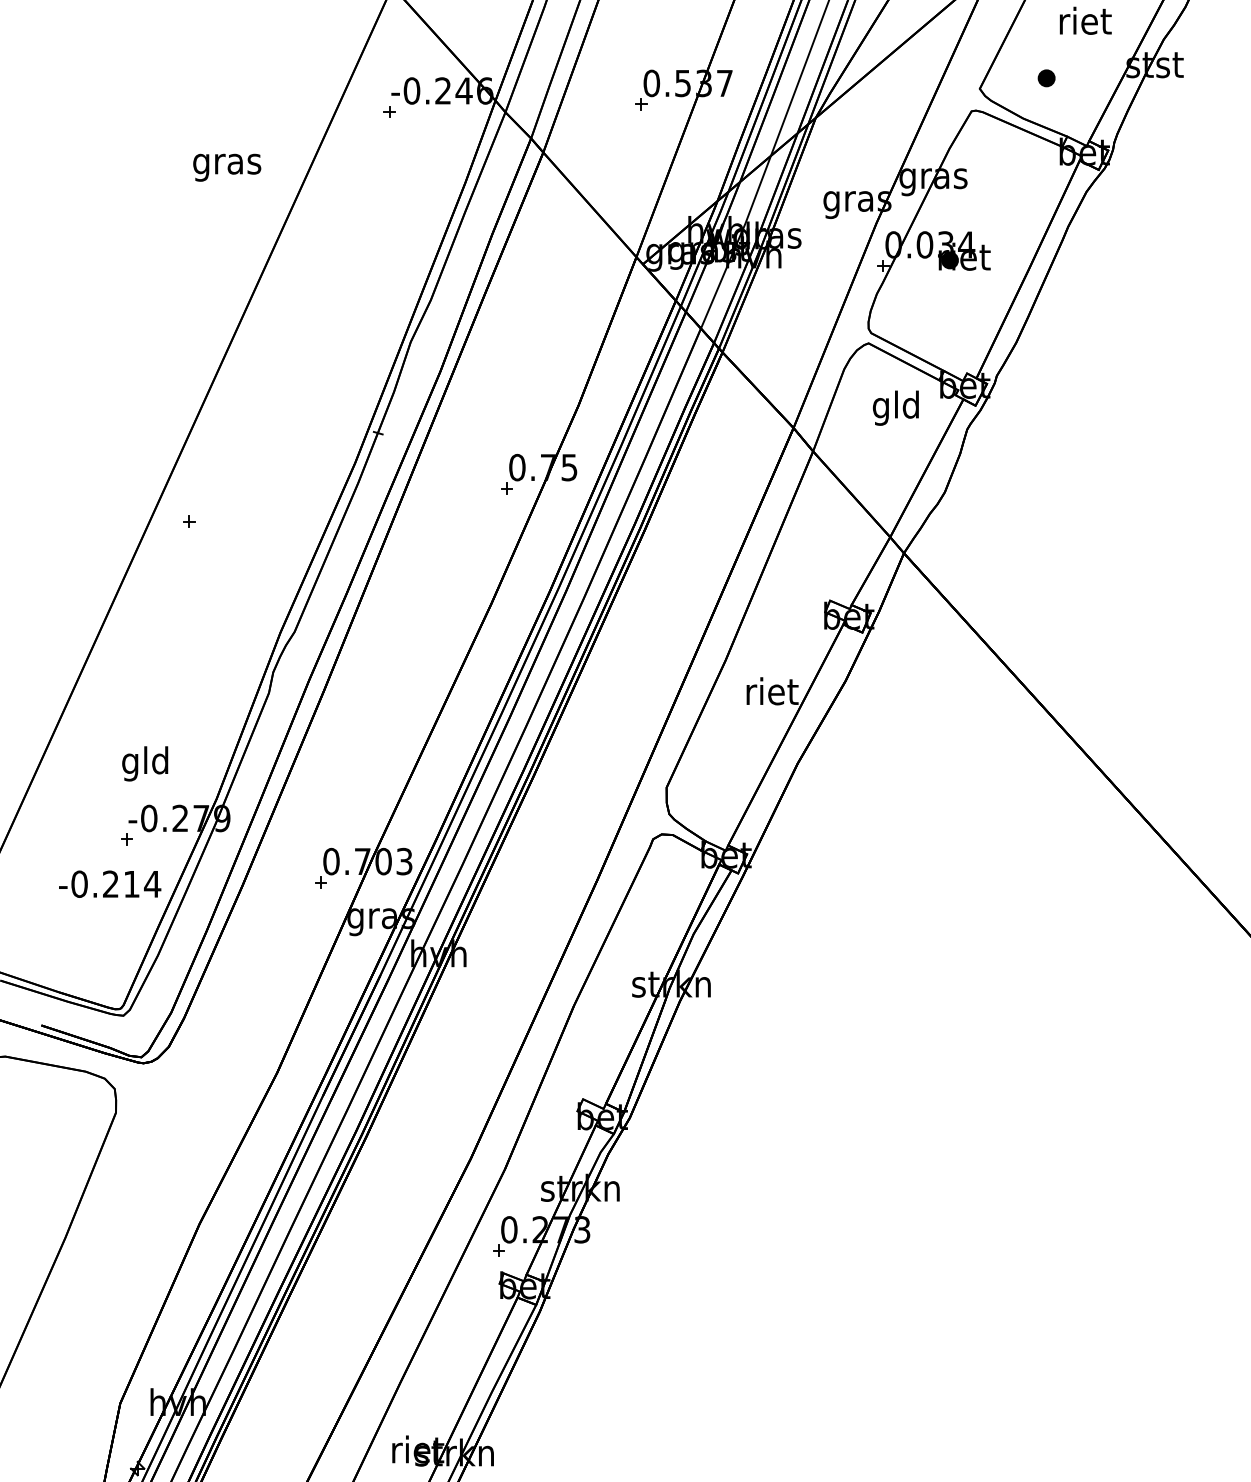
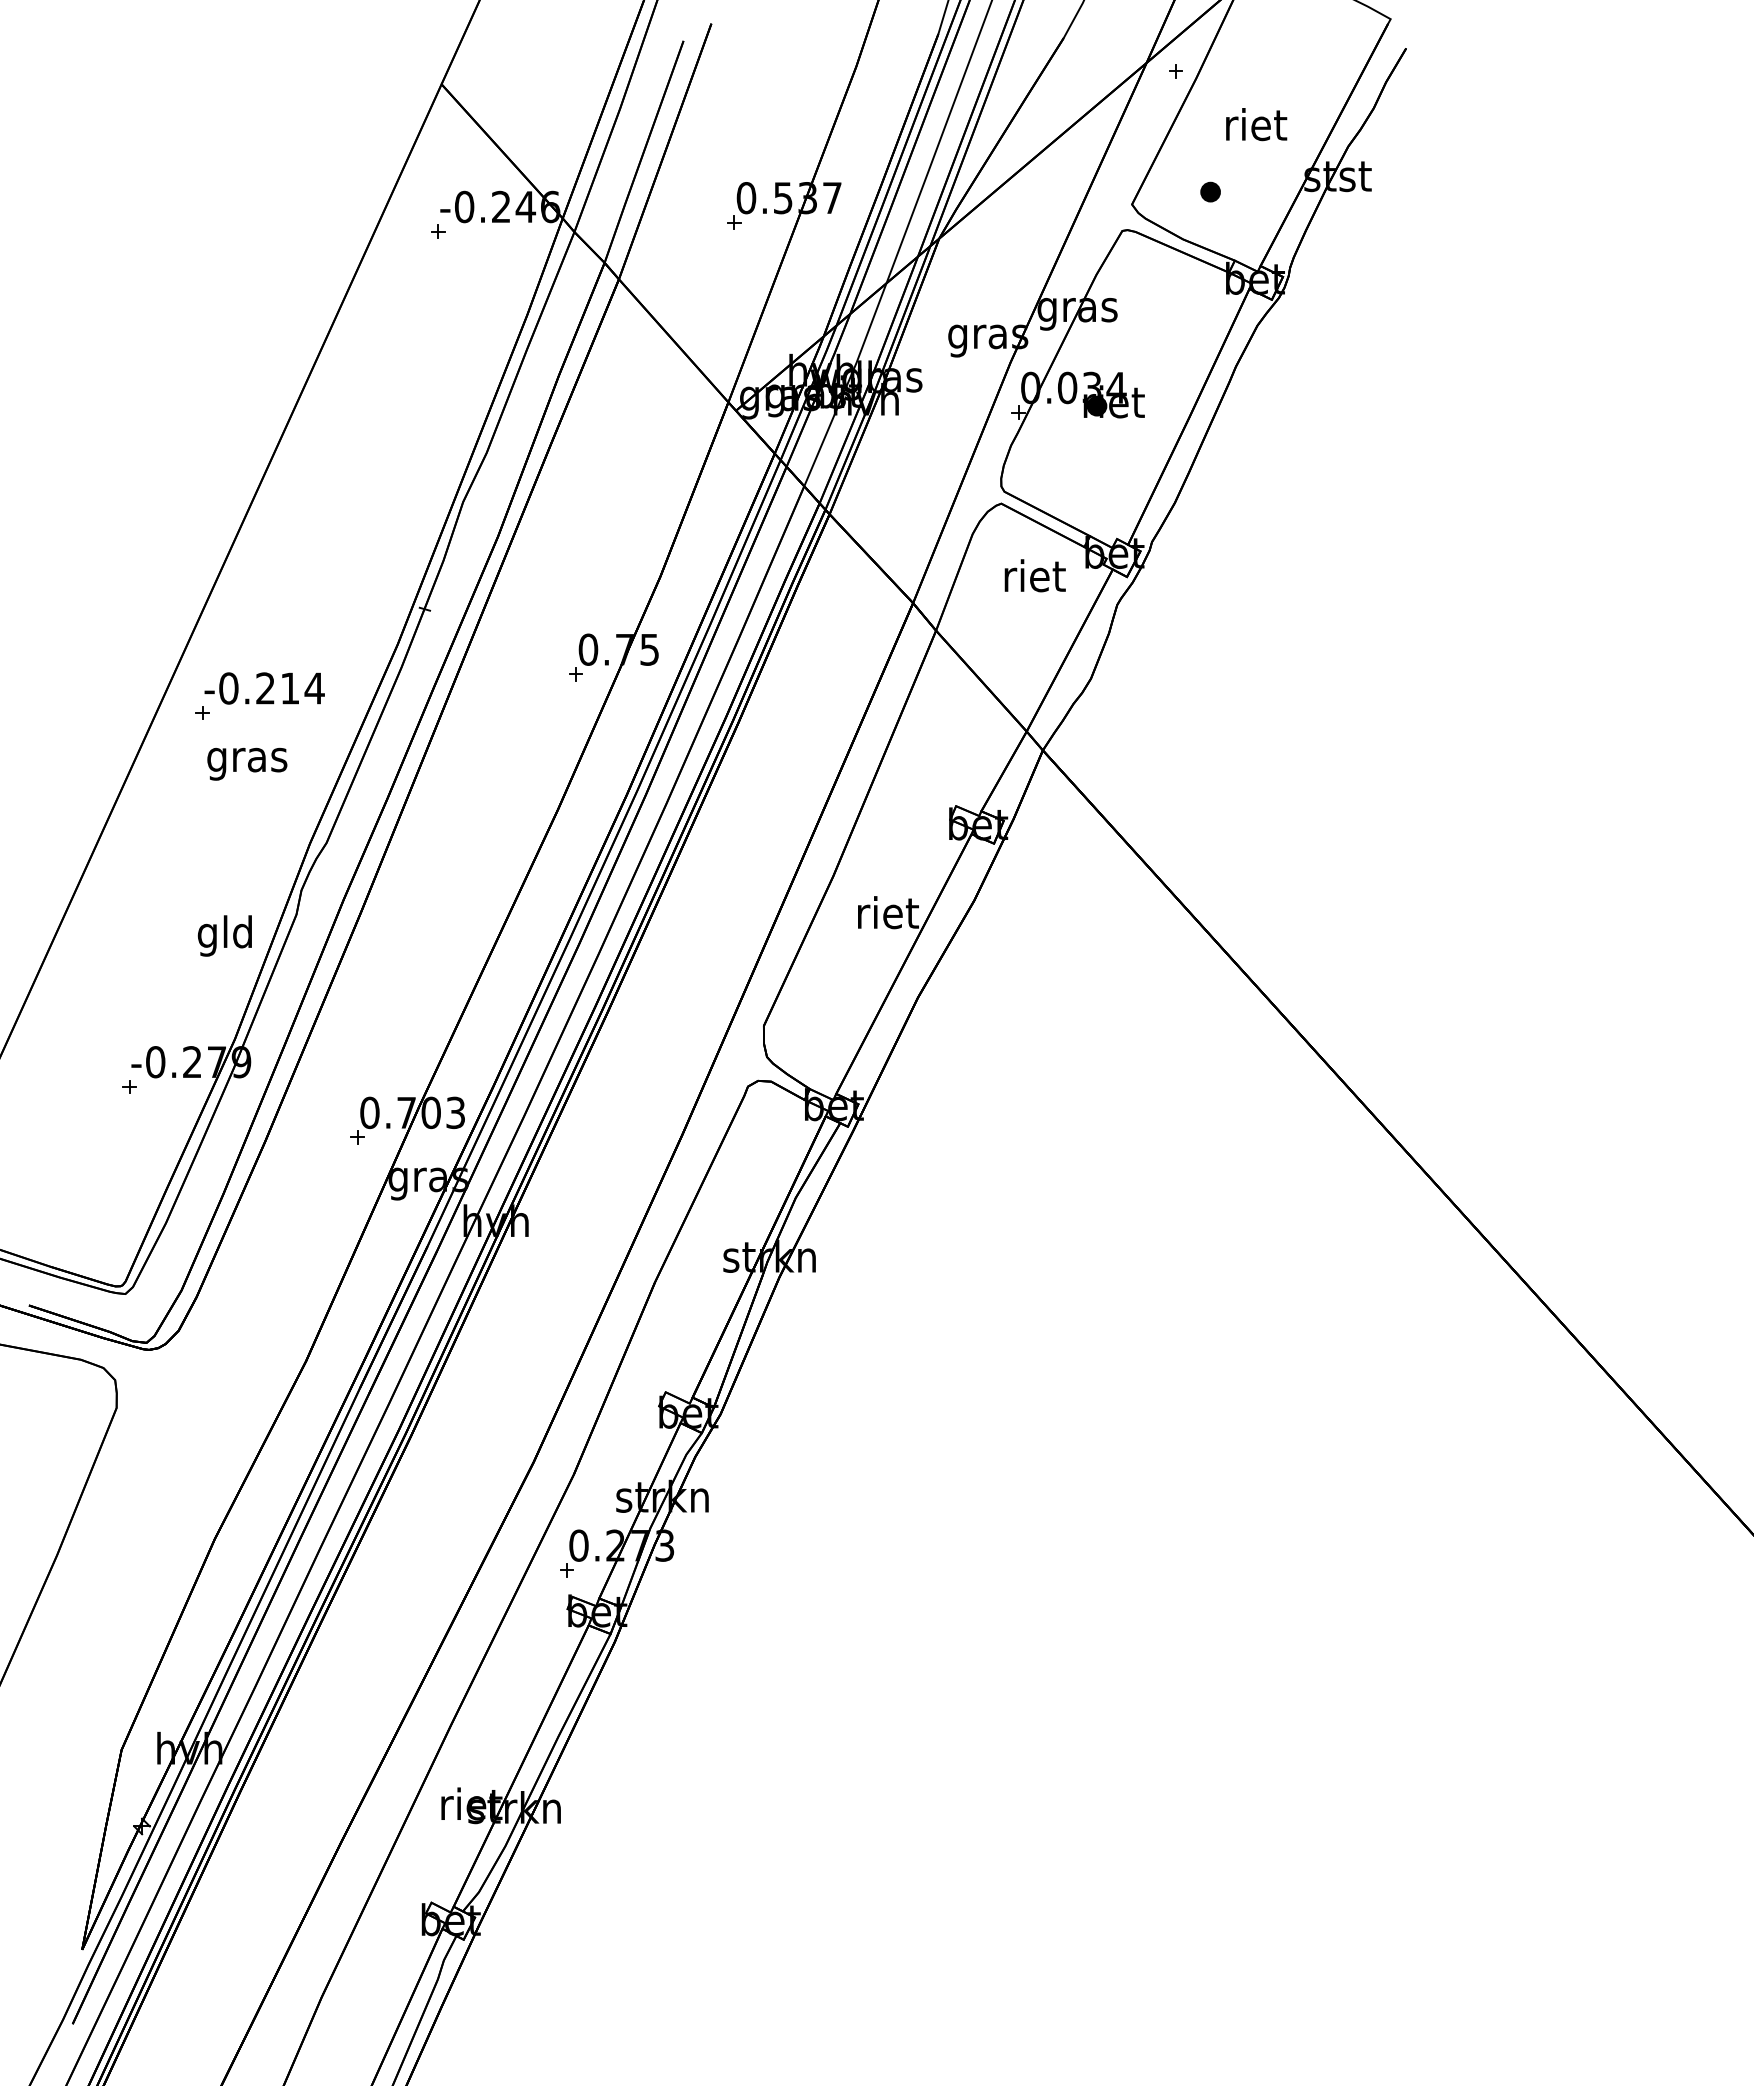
text: (227, 167) -> (247, 763), moved
text: (896, 407) -> (1034, 579), gld -> riet
text: (144, 763) -> (224, 935), moved
text: (109, 884) -> (264, 688), moved

